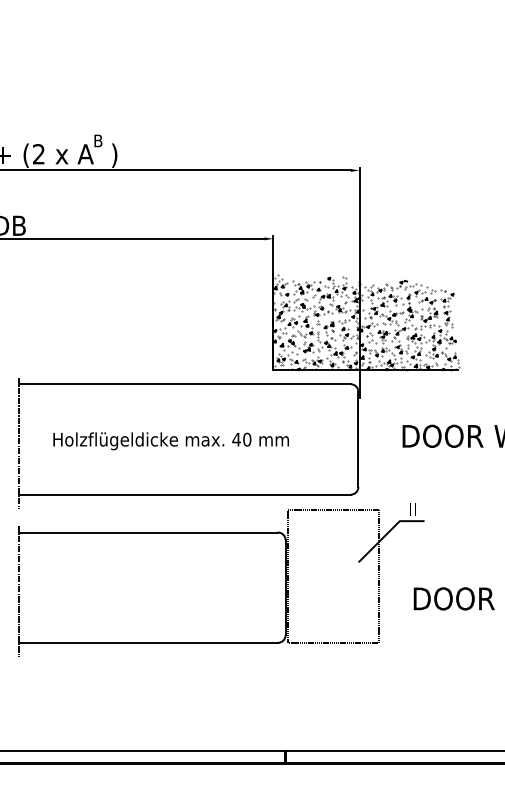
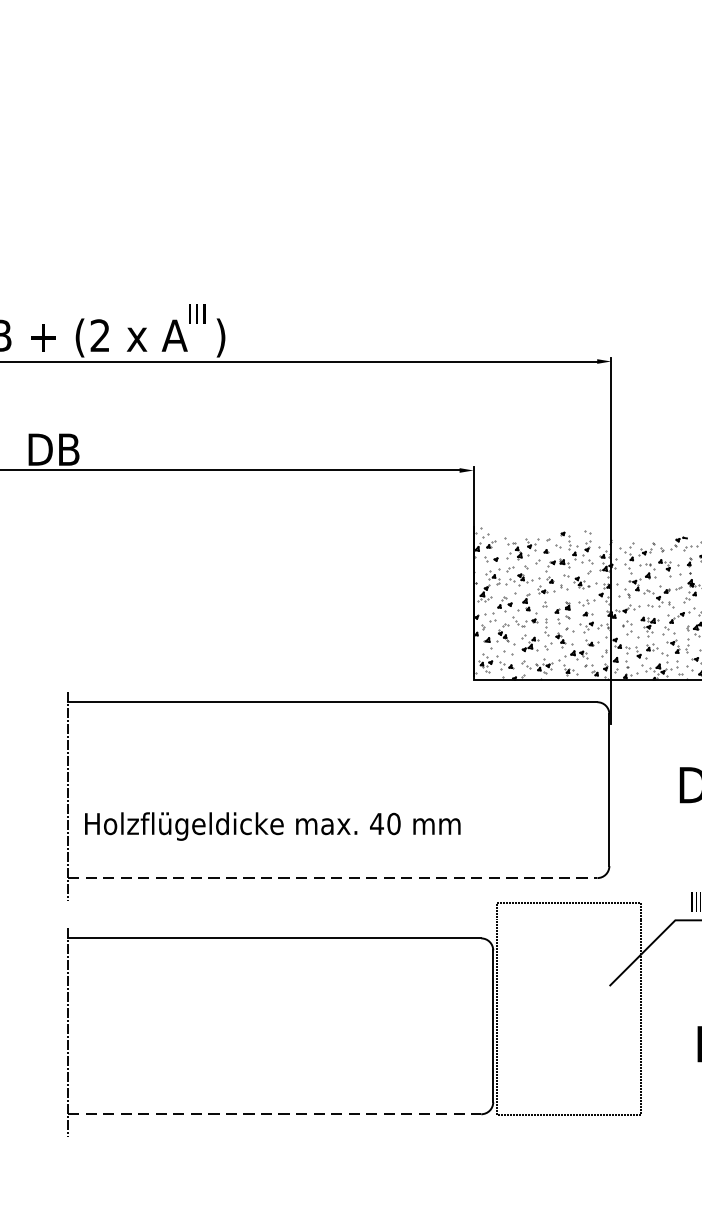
text: (99, 140) -> (196, 313), B -> III
text: (170, 441) -> (271, 826), moved
line: (185, 494) -> (333, 877), solid -> dashed
line: (148, 642) -> (274, 1113), solid -> dashed

